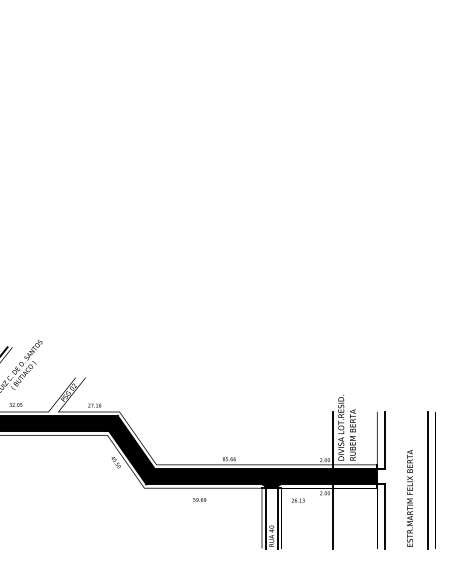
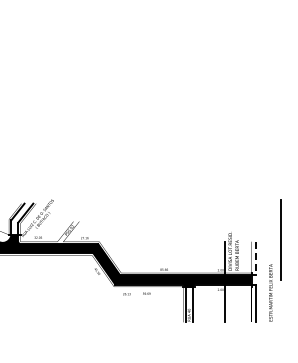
line: (385, 440) -> (256, 258), solid -> dashed
line: (426, 479) -> (280, 239), moved
text: (297, 501) -> (126, 294), moved

